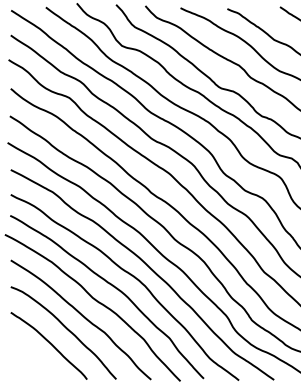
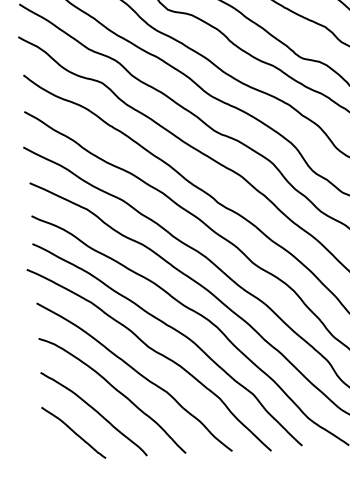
curve: (32, 359) -> (73, 433), added

